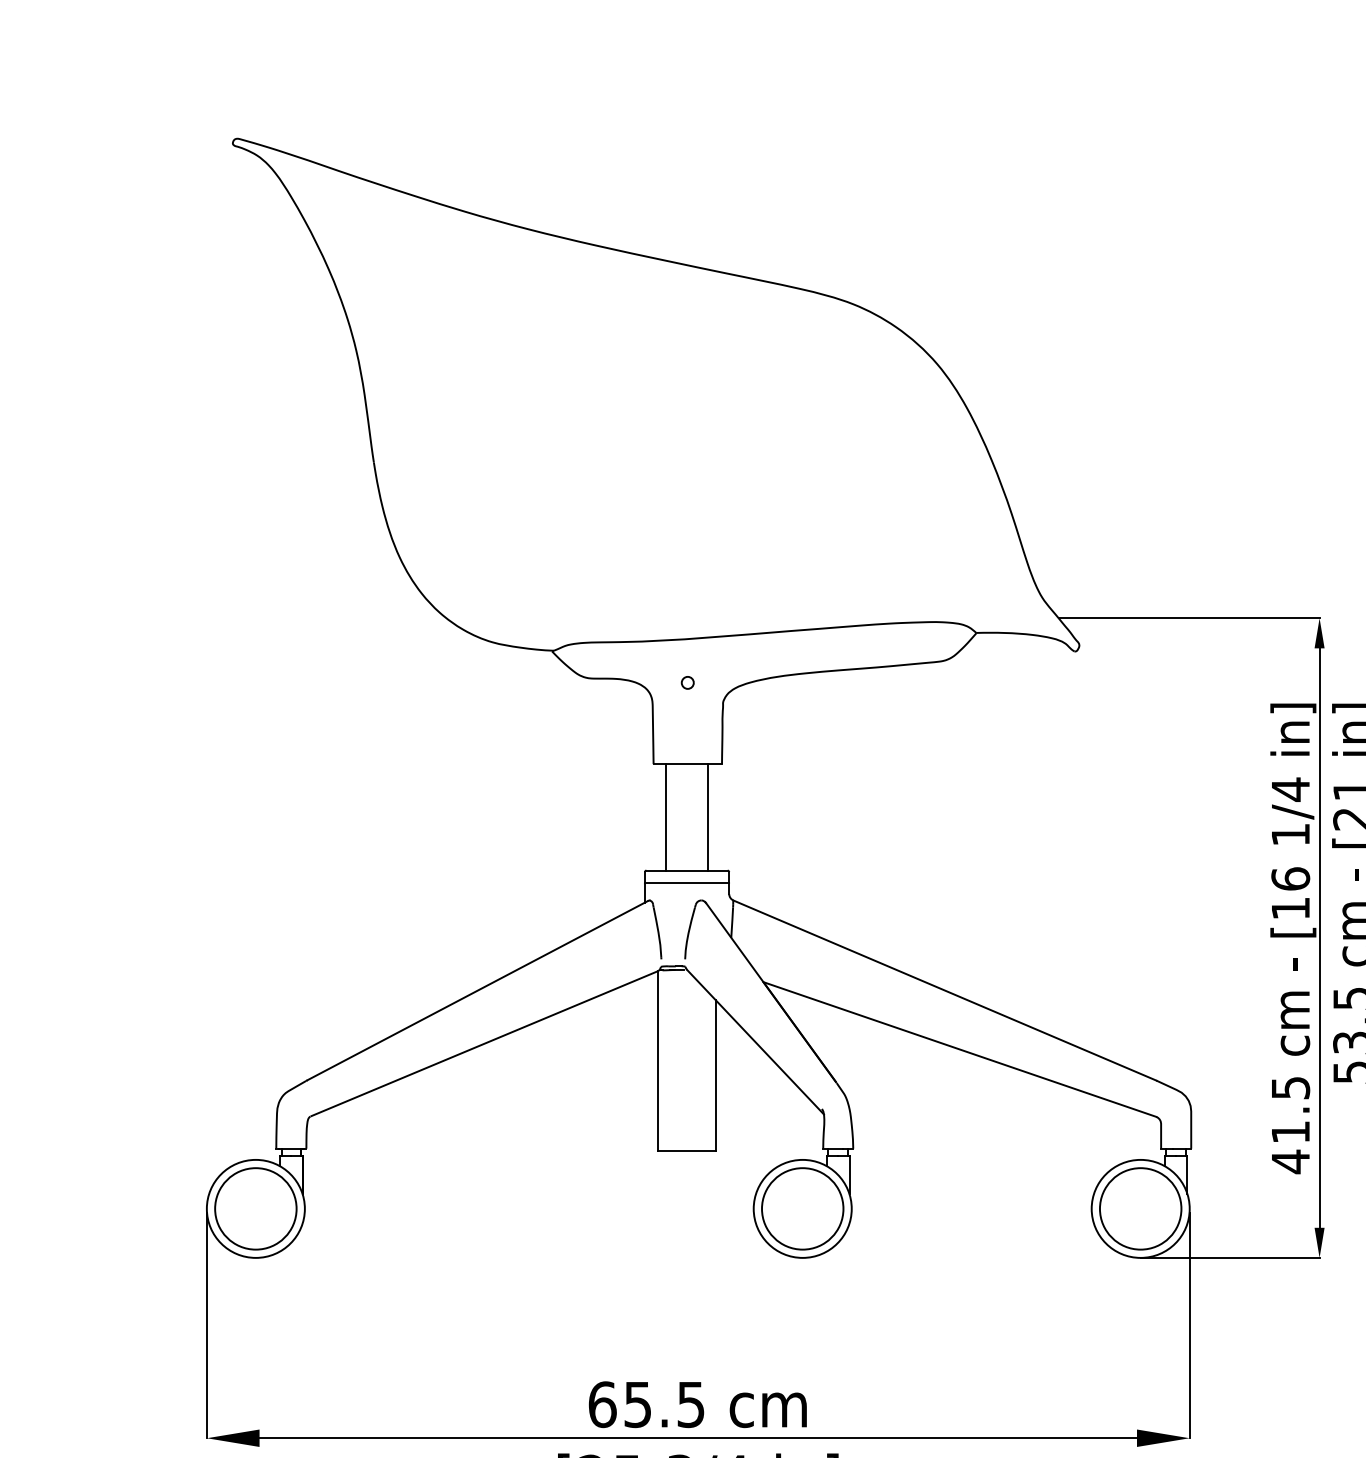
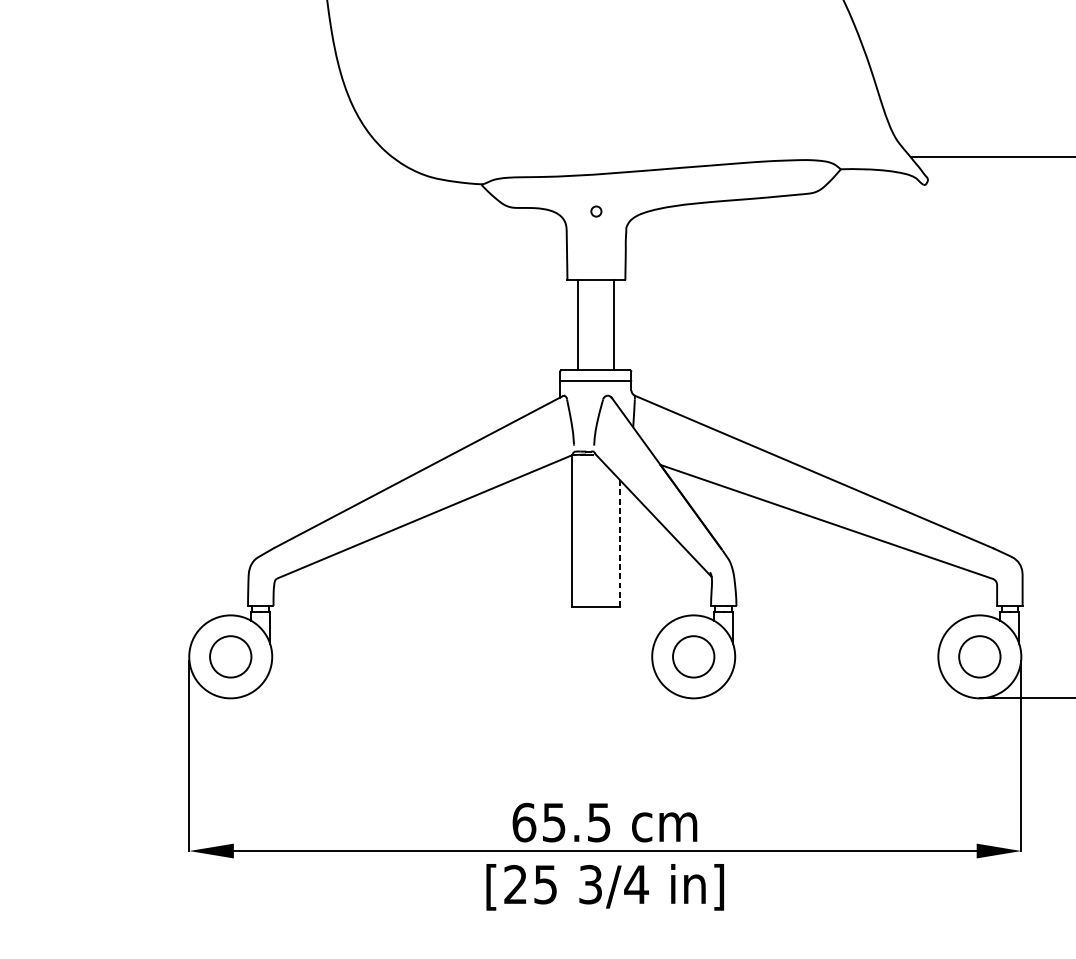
line: (715, 1075) -> (619, 543), solid -> dashed
circle: (255, 1208) -> (230, 656), size x0.6
circle: (802, 1208) -> (693, 656), size x0.6
circle: (1140, 1208) -> (979, 656), size x0.6

